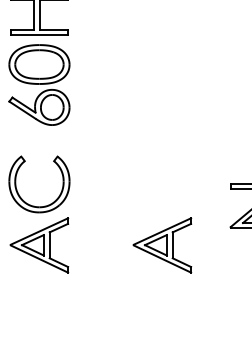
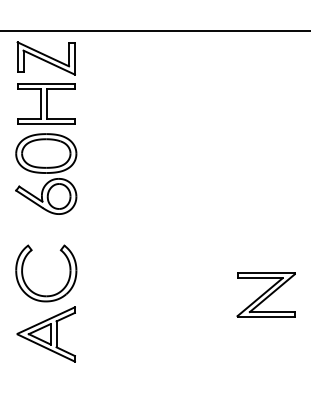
part: (161, 245) -> (168, 334), removed

